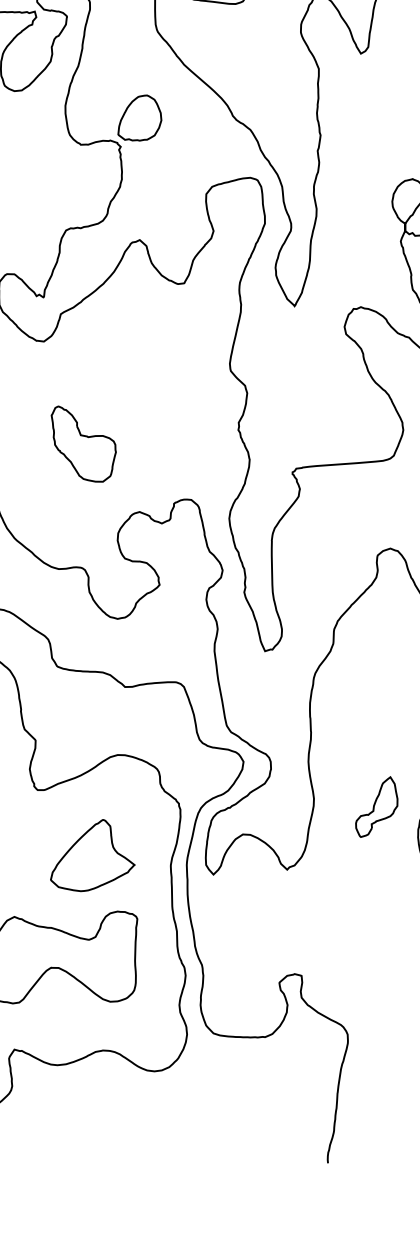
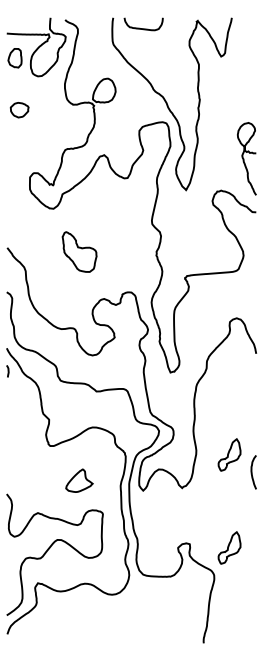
part: (83, 443) -> (79, 251), moved
part: (92, 855) -> (79, 480), size x0.6
part: (376, 982) -> (229, 547), added

